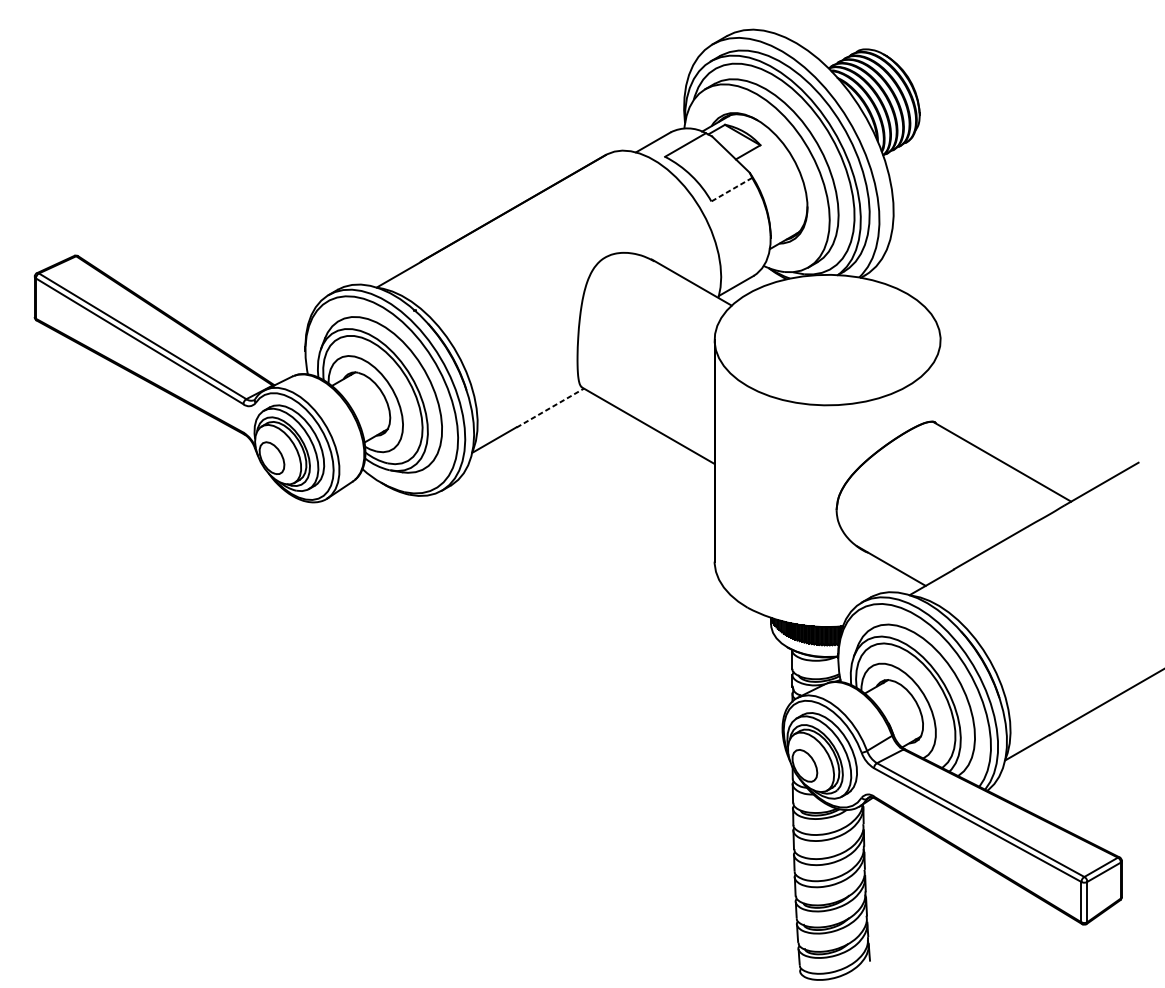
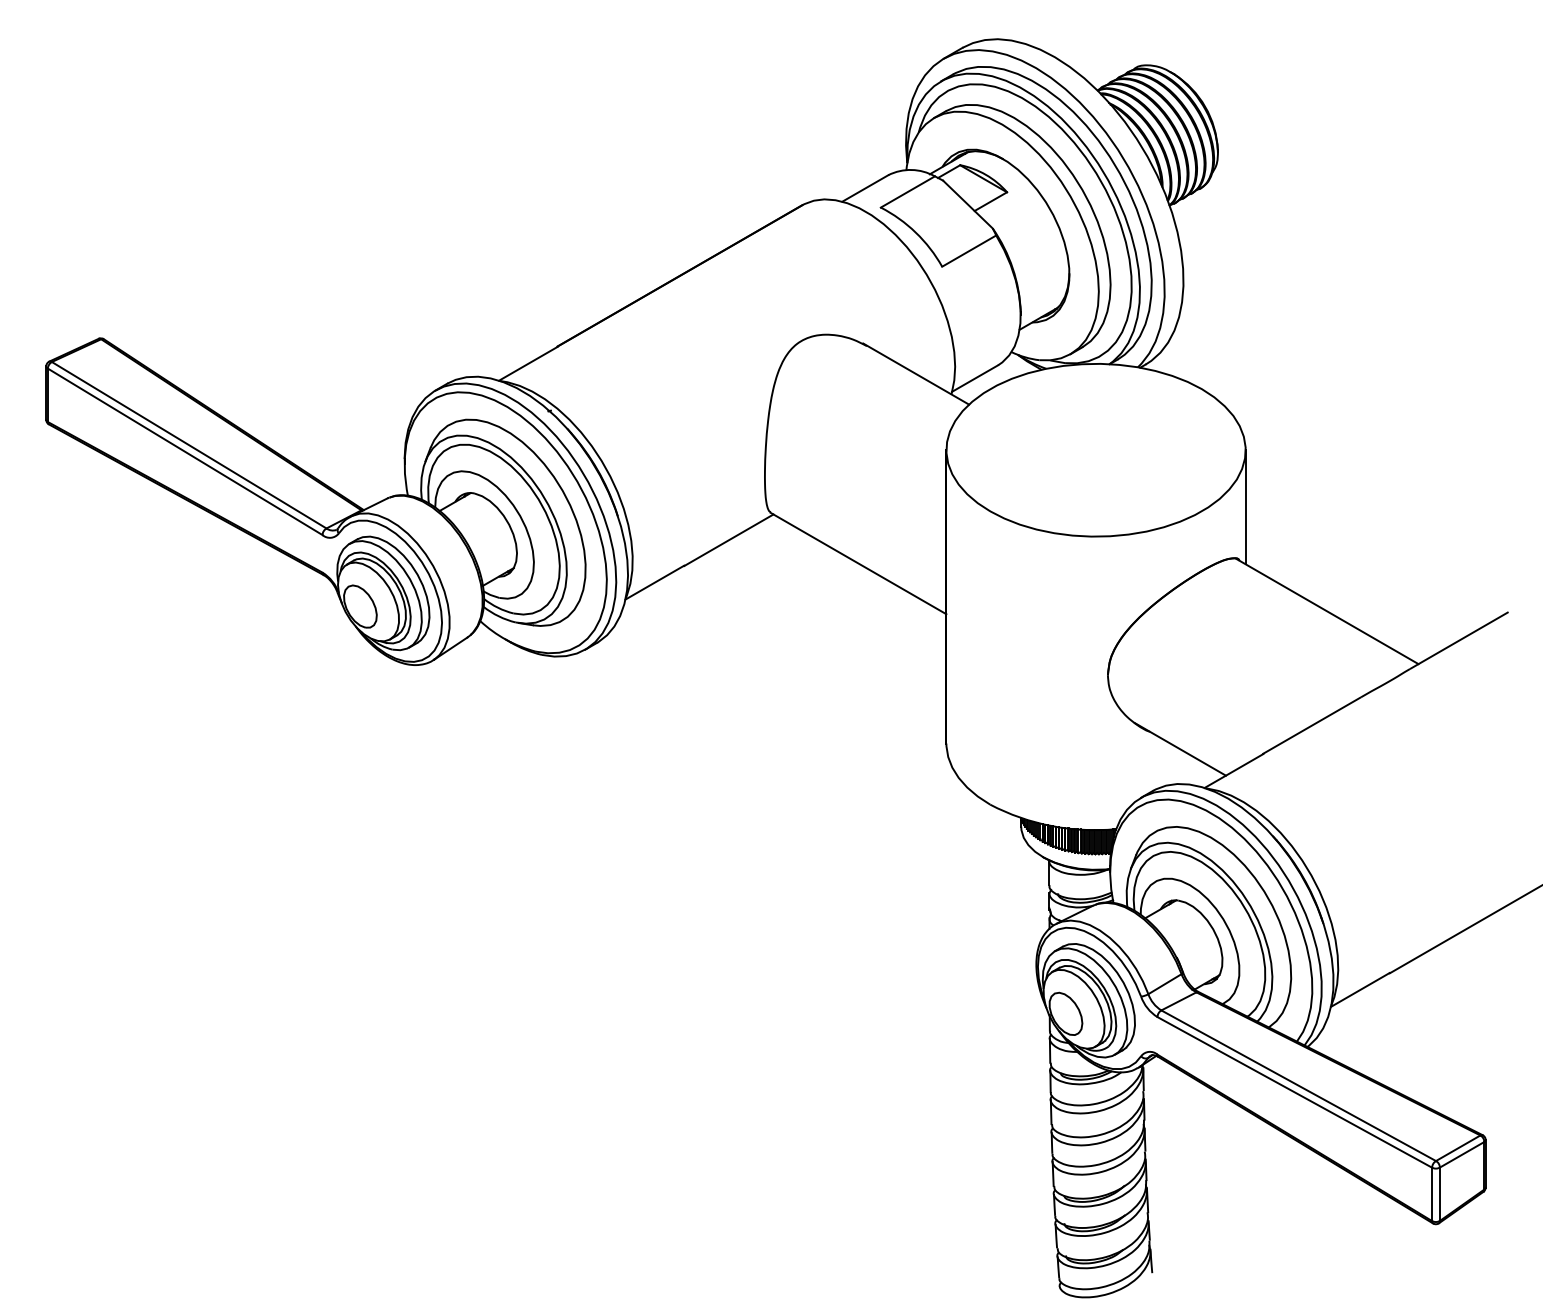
line: (731, 189) -> (968, 251), dashed -> solid
line: (940, 383) -> (1245, 507), added
line: (550, 408) -> (728, 540), dashed -> solid

